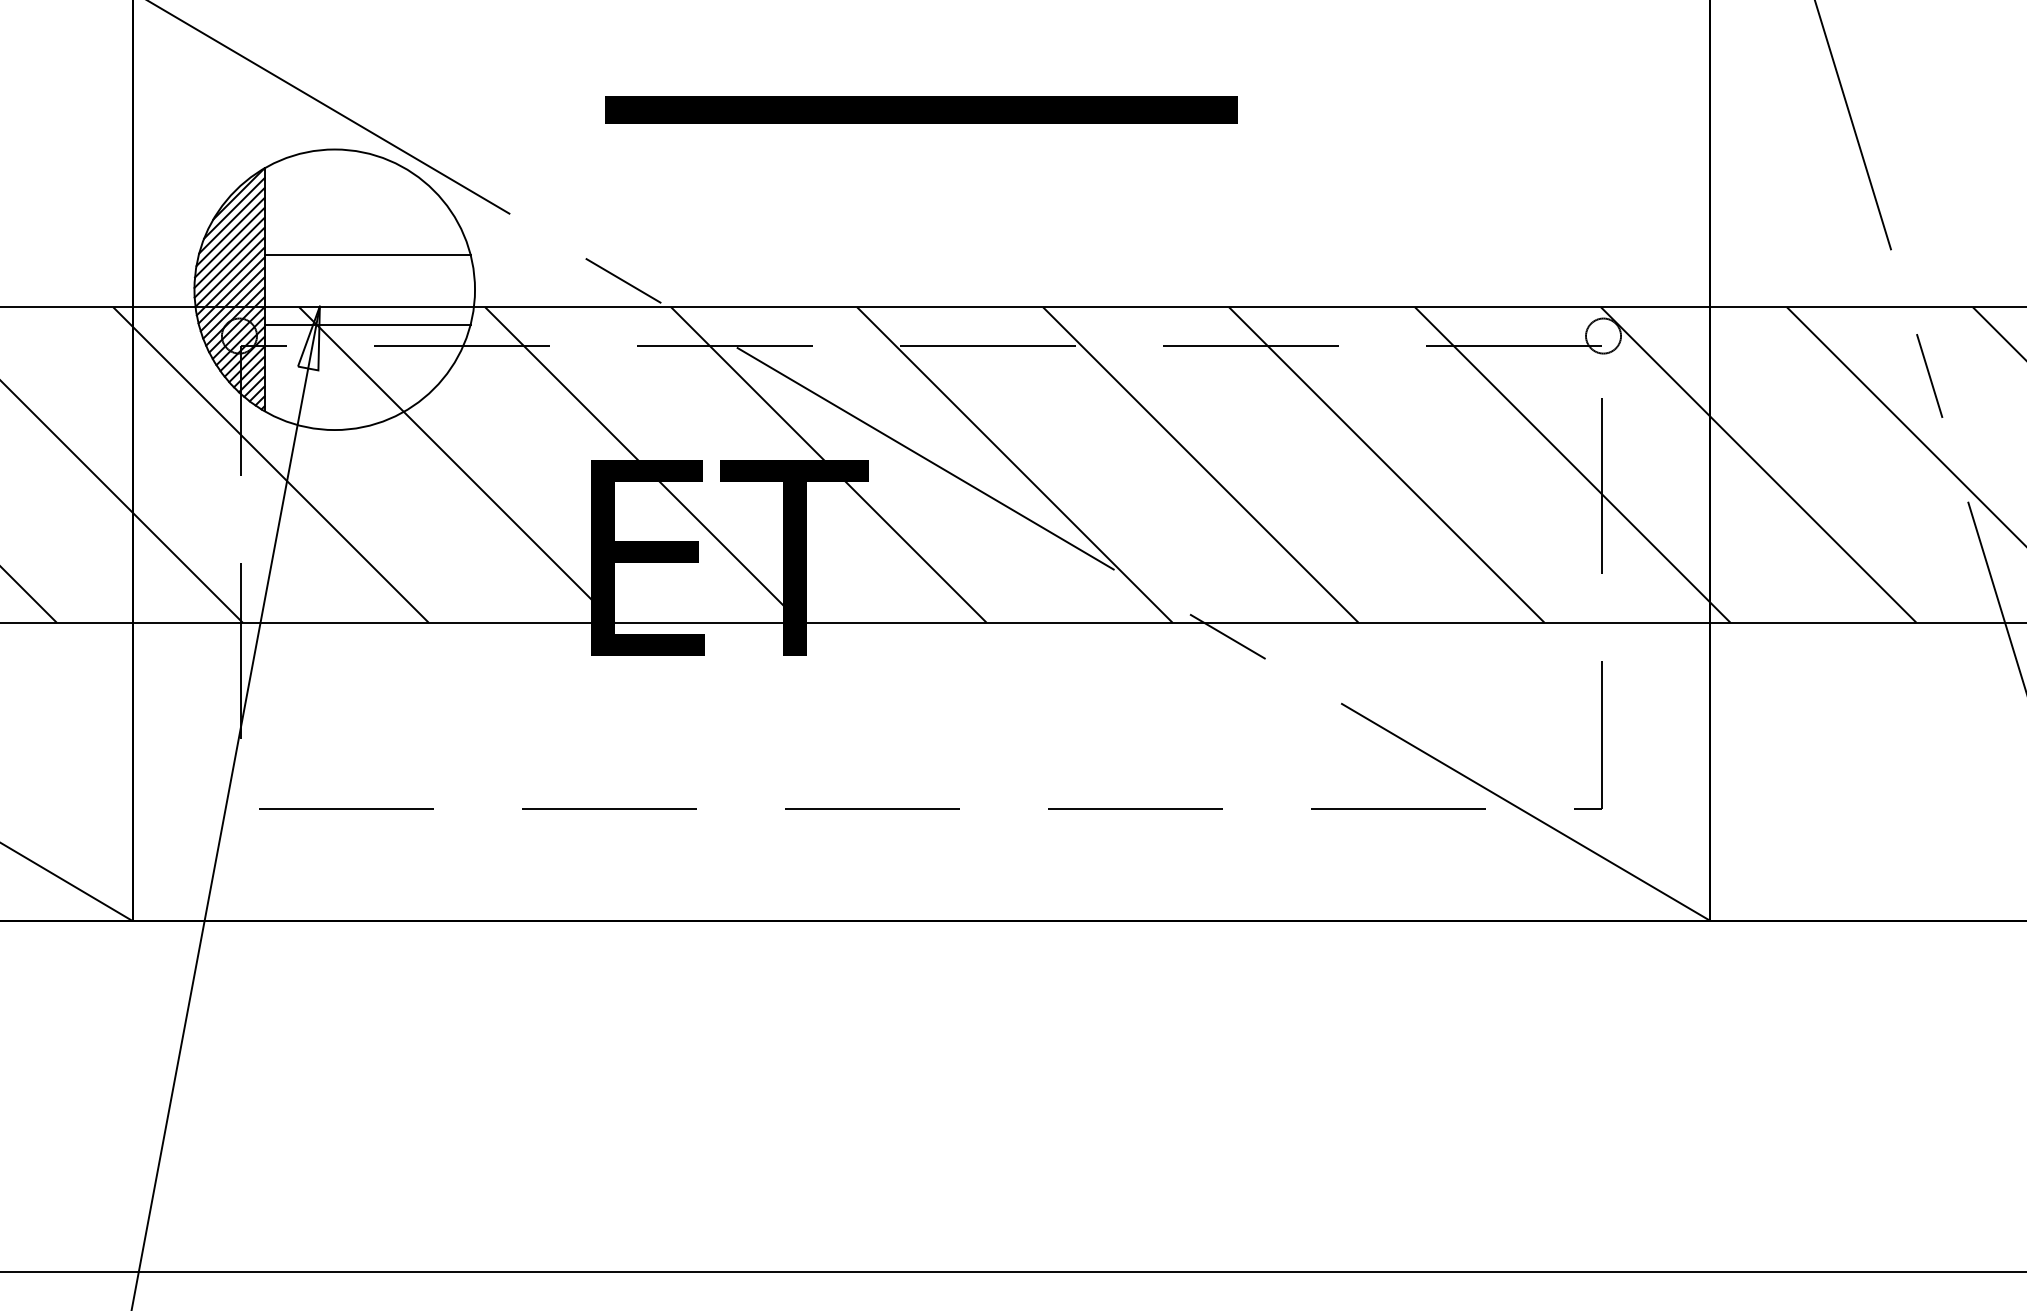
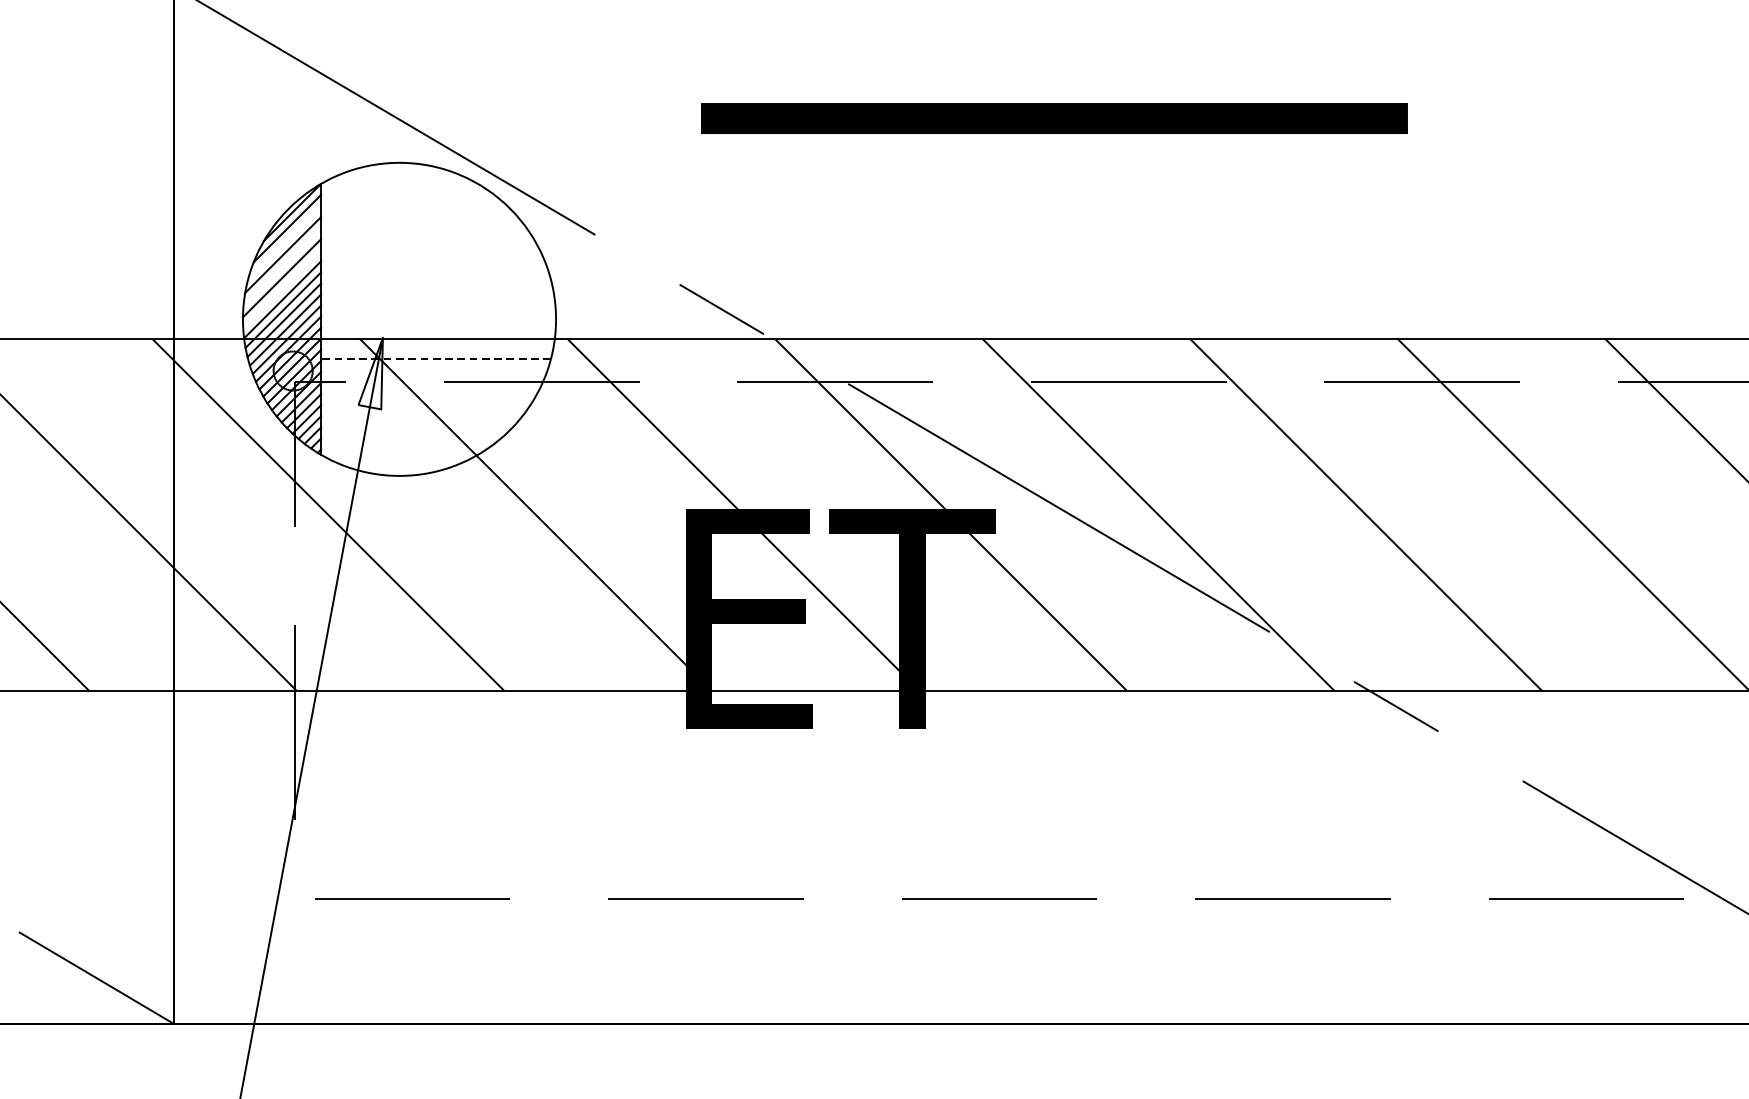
line: (231, 220) -> (284, 242), removed
line: (229, 242) -> (282, 266), removed
line: (367, 254) -> (436, 280), removed
line: (229, 262) -> (282, 288), removed
line: (367, 324) -> (436, 358), solid -> dashed

